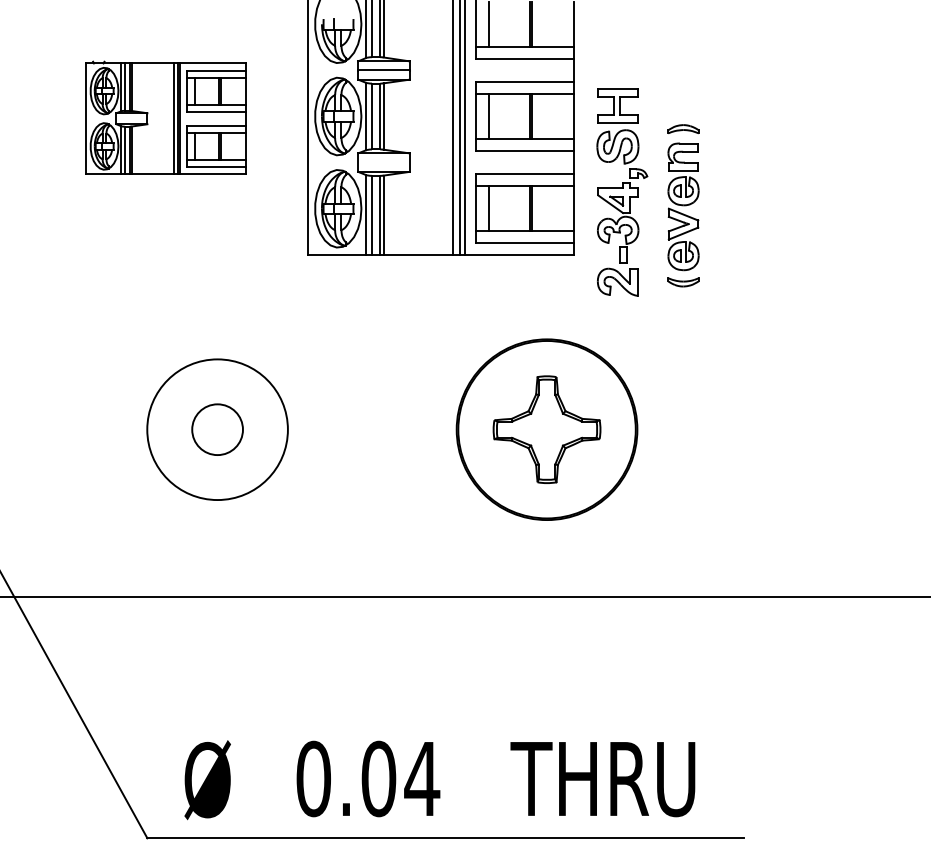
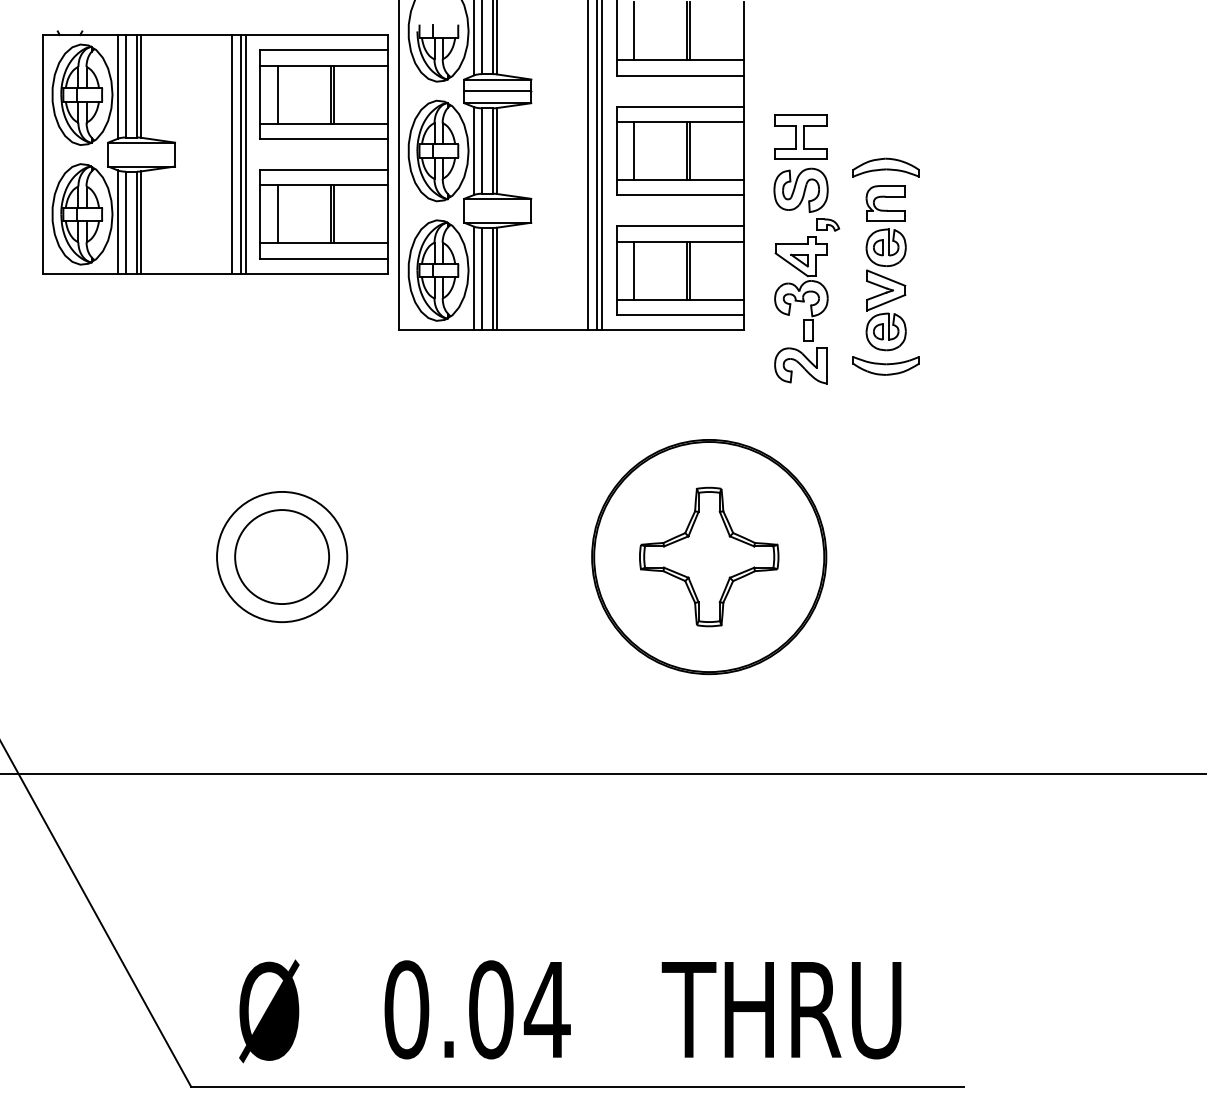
part: (165, 117) -> (214, 152), size x1.67
part: (683, 128) -> (886, 166), size x1.67
part: (683, 282) -> (886, 366), size x1.67
circle: (217, 429) -> (281, 556), size x0.71
circle: (217, 429) -> (281, 556), size x1.43

